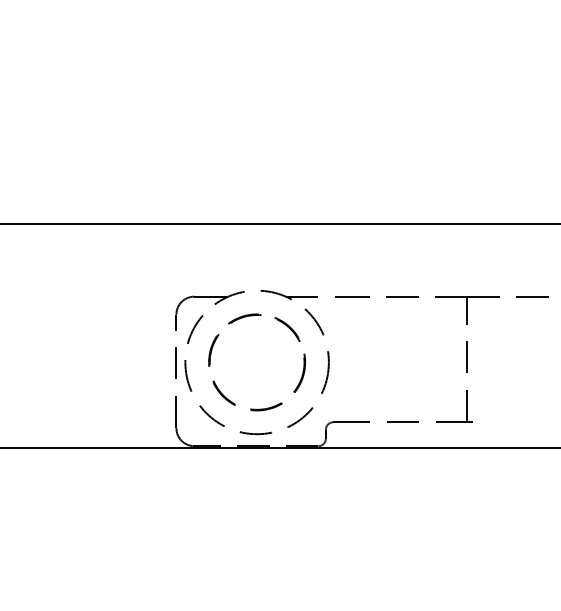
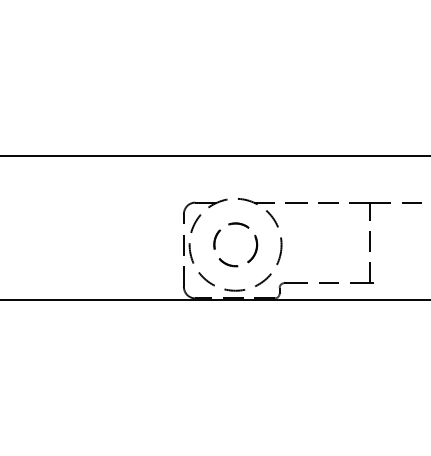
circle: (256, 362) -> (235, 244), size x0.7

